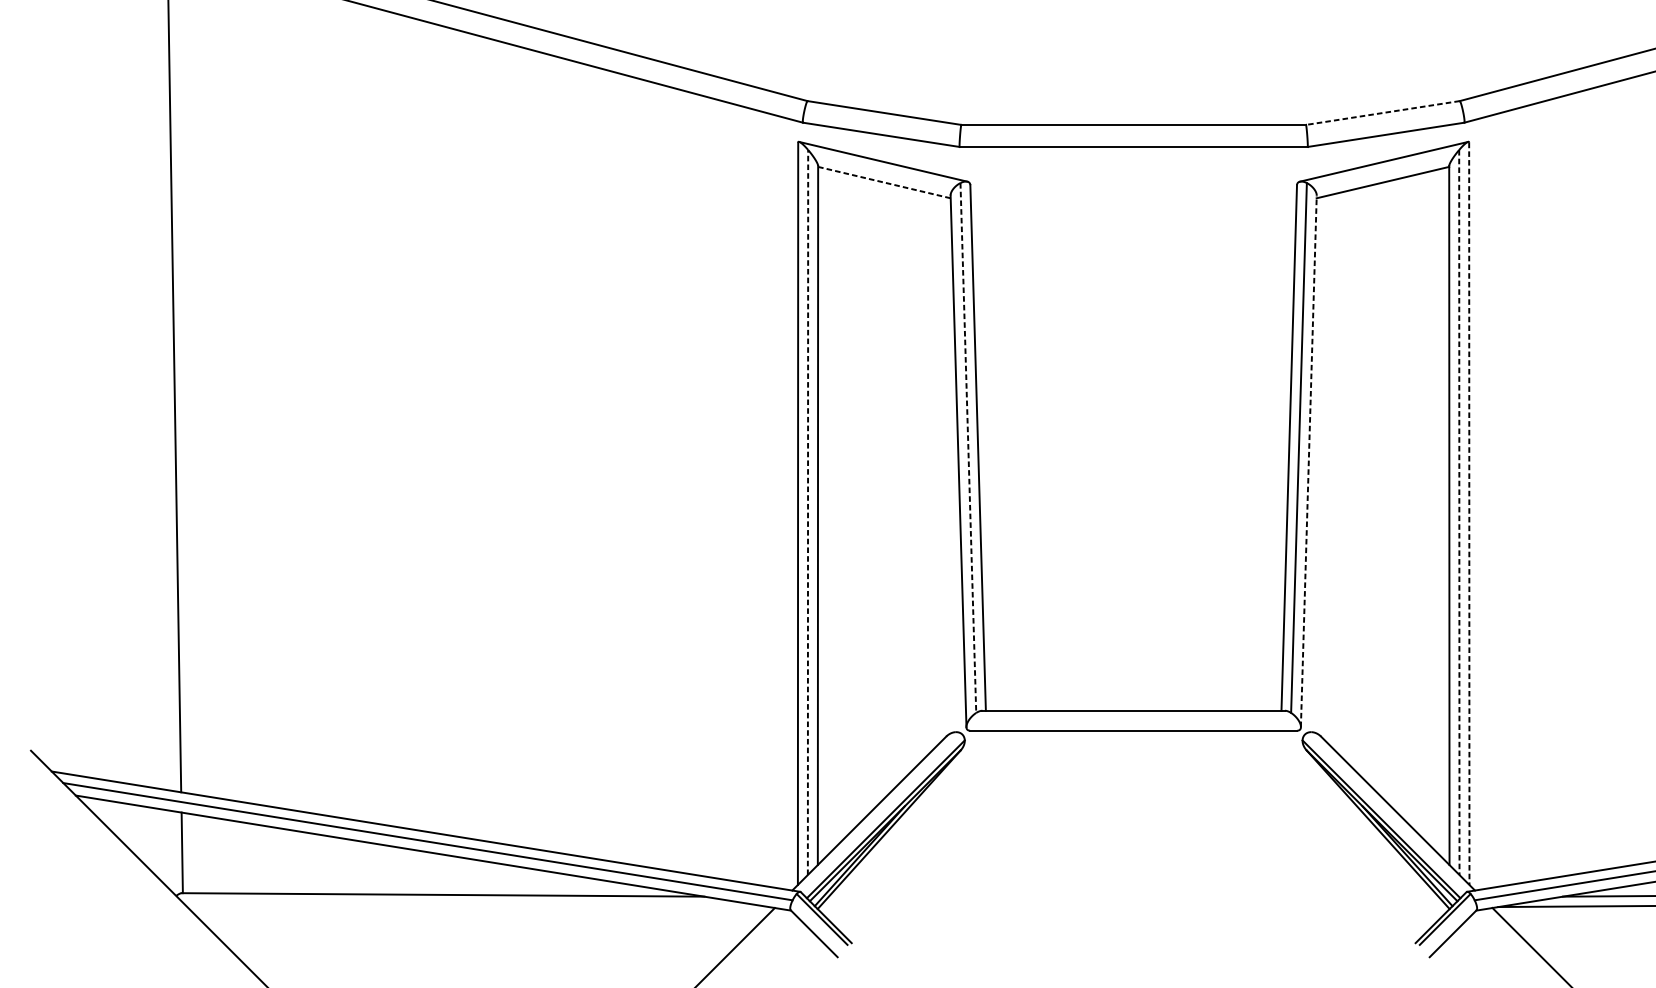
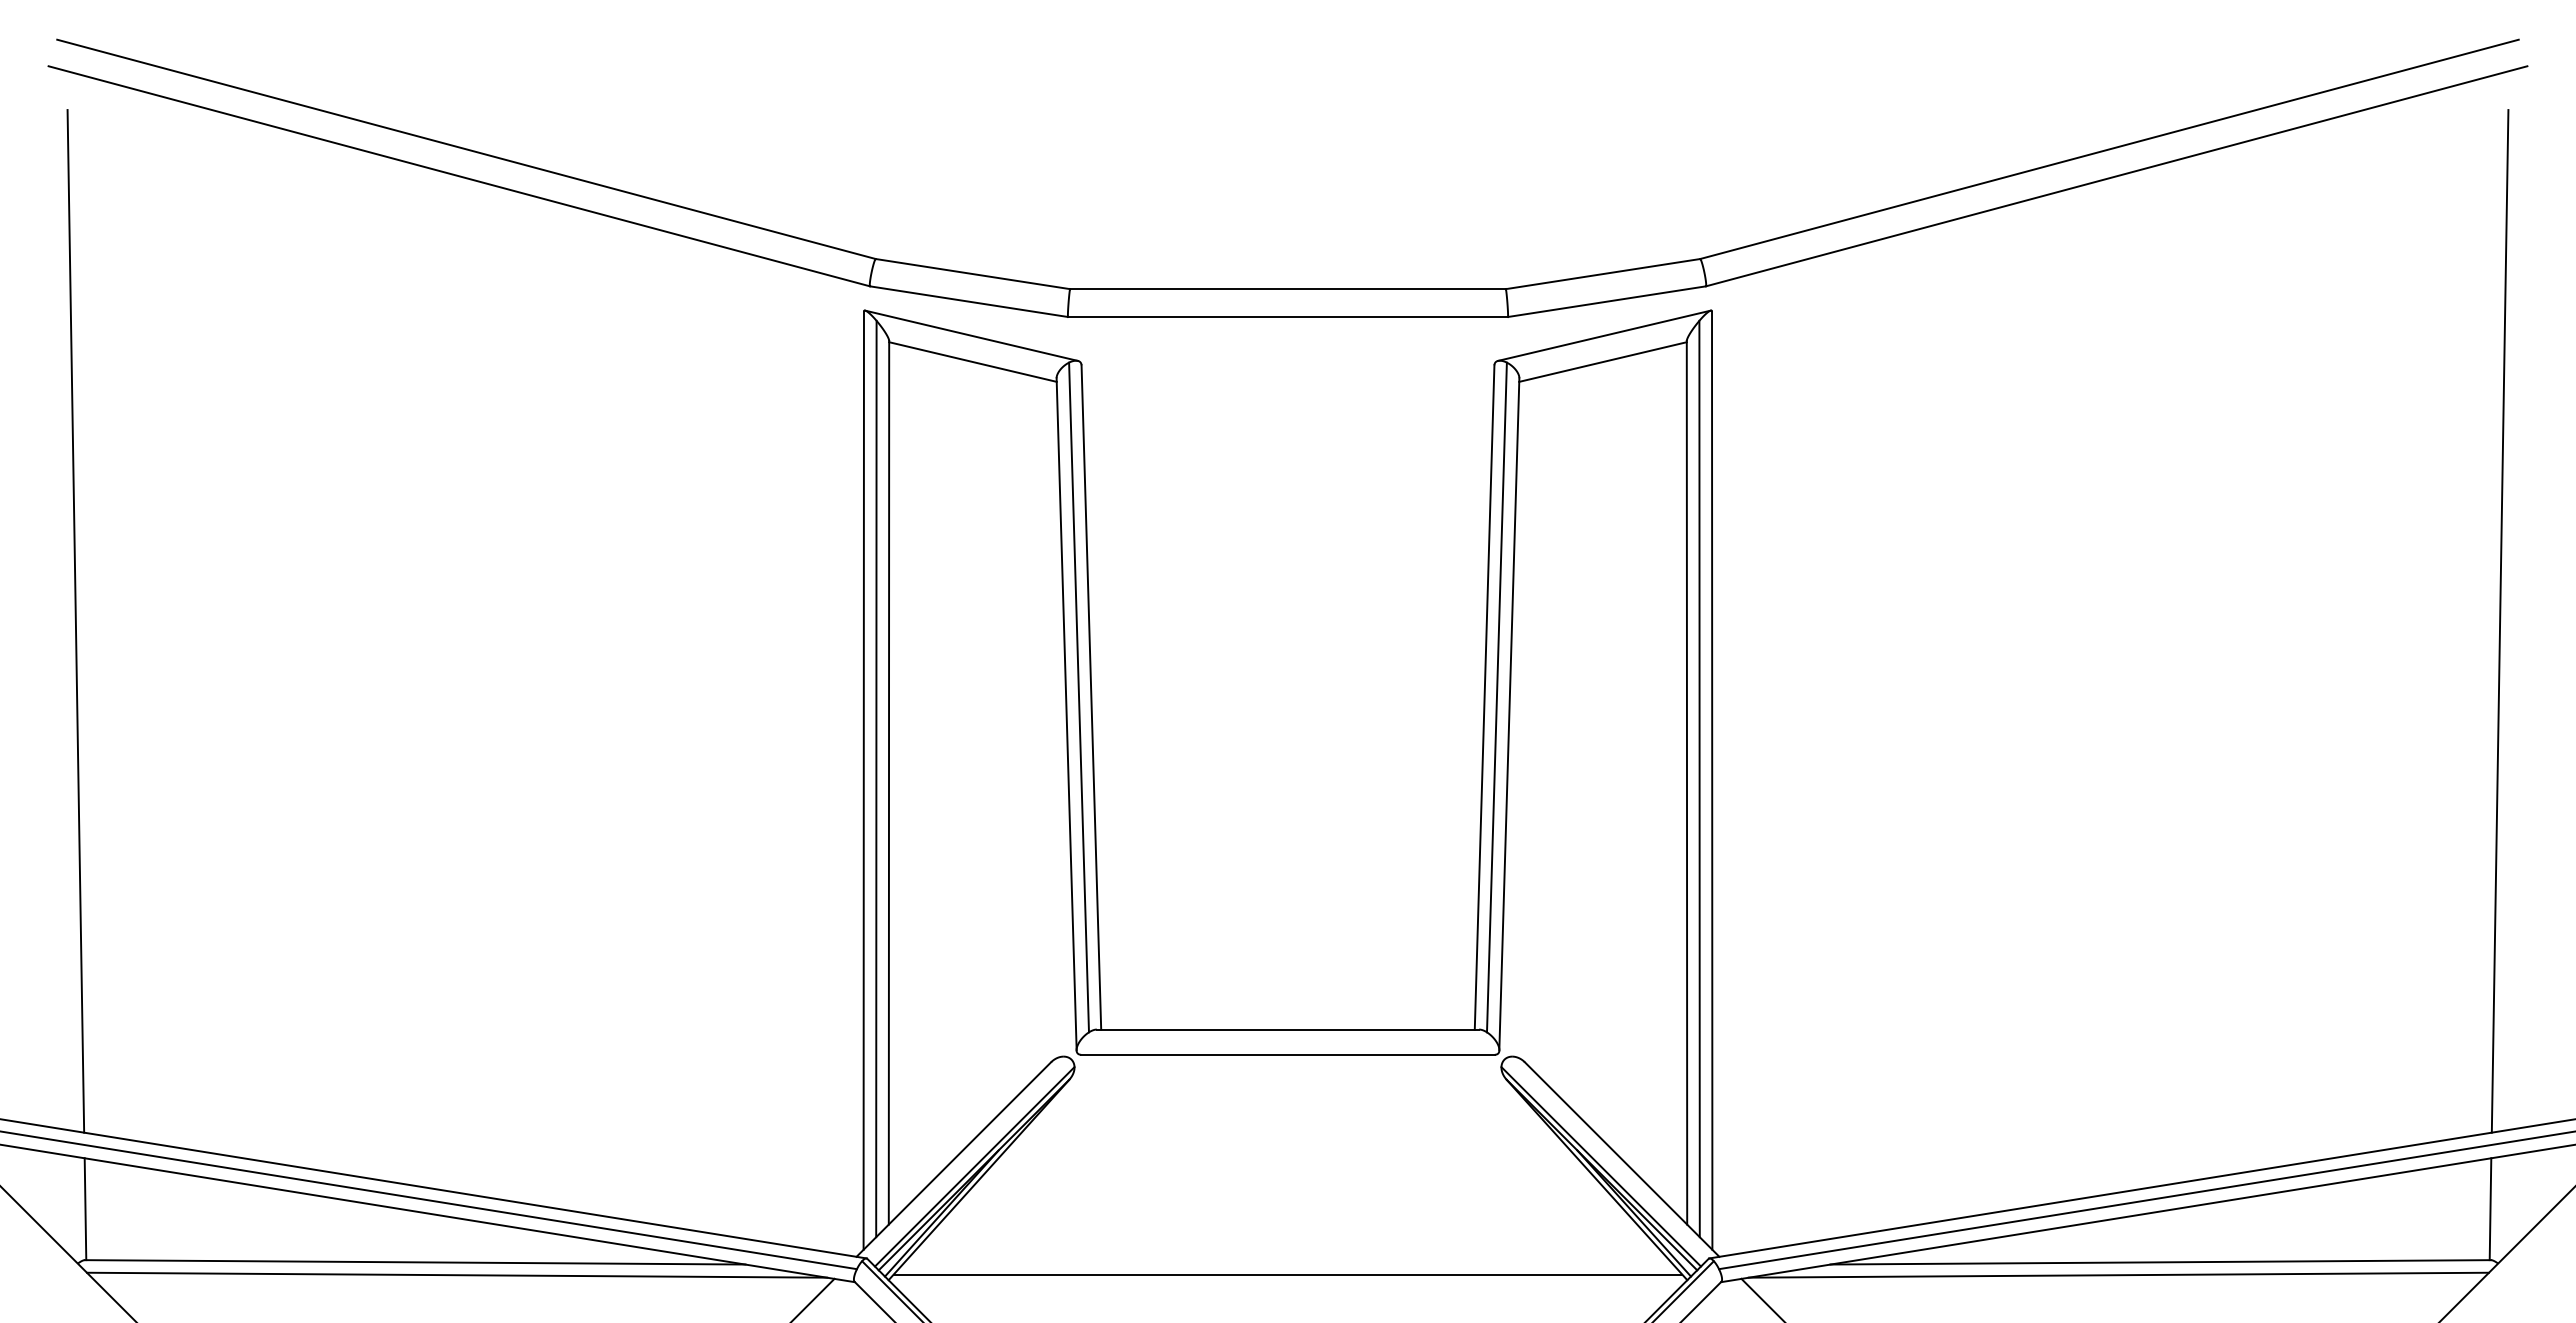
line: (1382, 113) -> (1602, 274), dashed -> solid
line: (884, 182) -> (973, 362), dashed -> solid
line: (968, 448) -> (1079, 698), dashed -> solid
line: (1308, 460) -> (1509, 713), dashed -> solid
line: (808, 512) -> (876, 778), dashed -> solid
line: (1459, 512) -> (1699, 779), dashed -> solid
line: (1469, 514) -> (1712, 781), dashed -> solid
line: (476, 904) -> (457, 1274), added
line: (1133, 904) -> (1287, 1274), added

